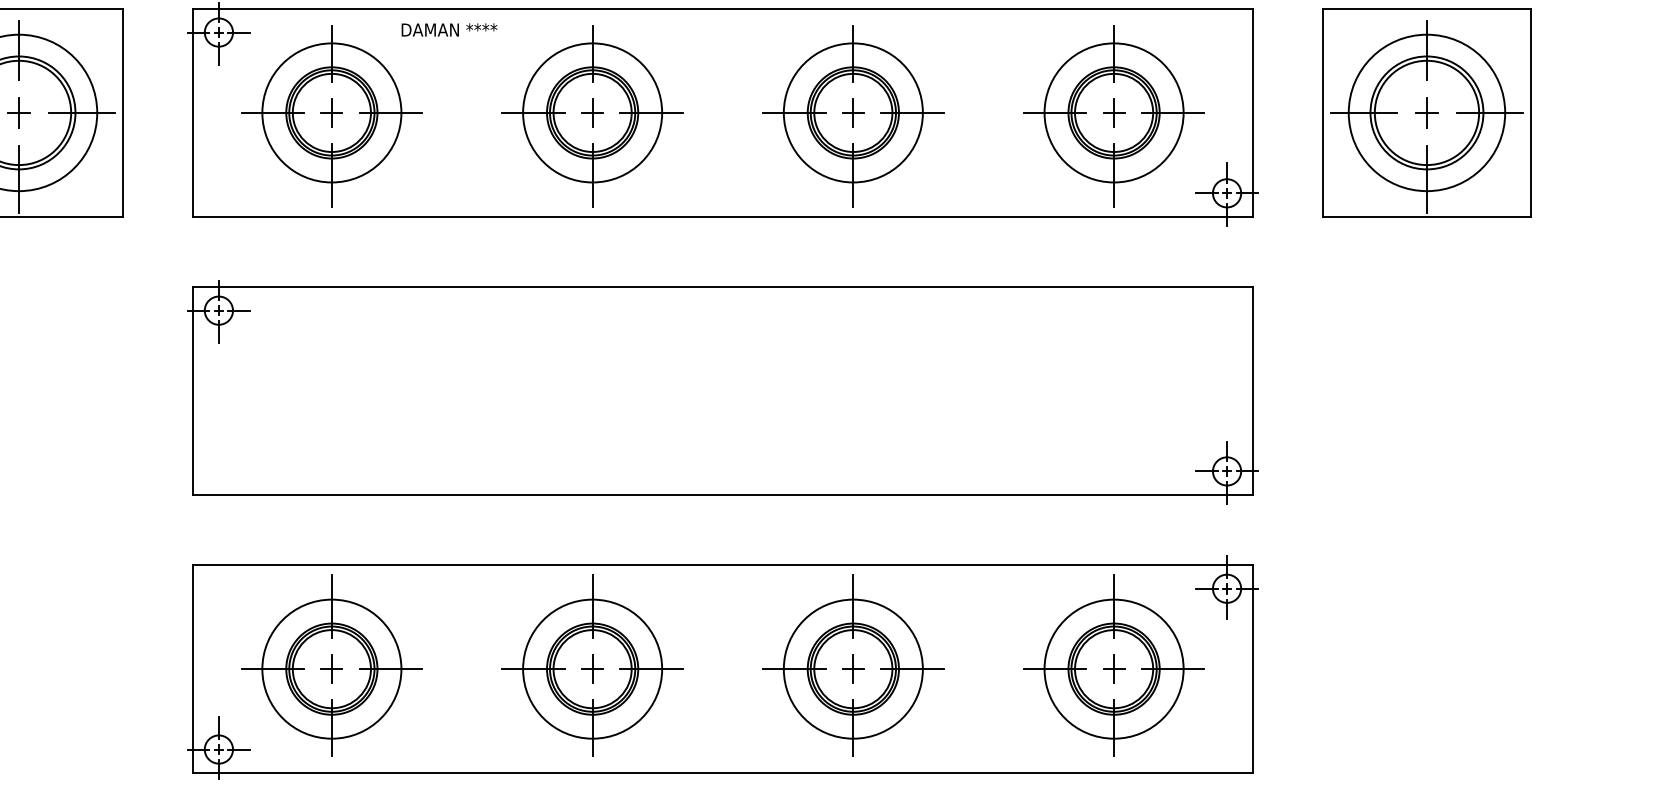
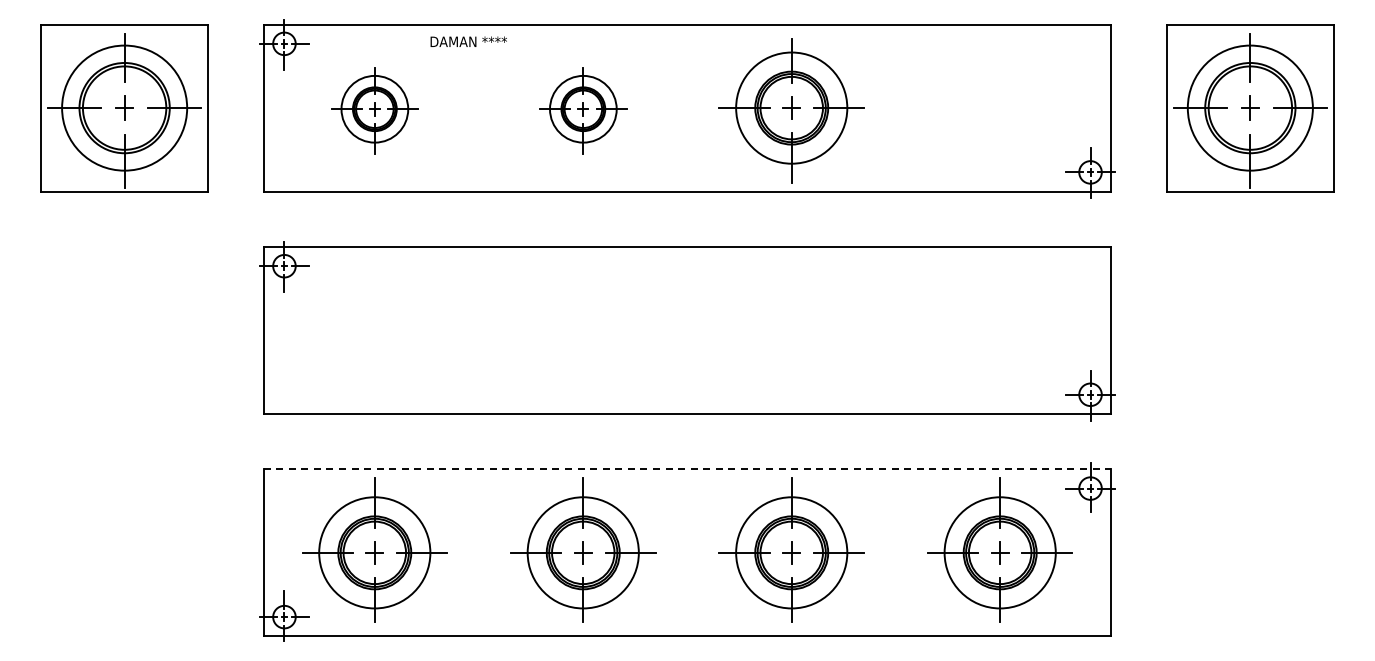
part: (331, 115) -> (374, 110), size x0.6
part: (592, 115) -> (583, 110), size x0.6
part: (1113, 115) -> (999, 110), removed
line: (722, 564) -> (687, 469), solid -> dashed

